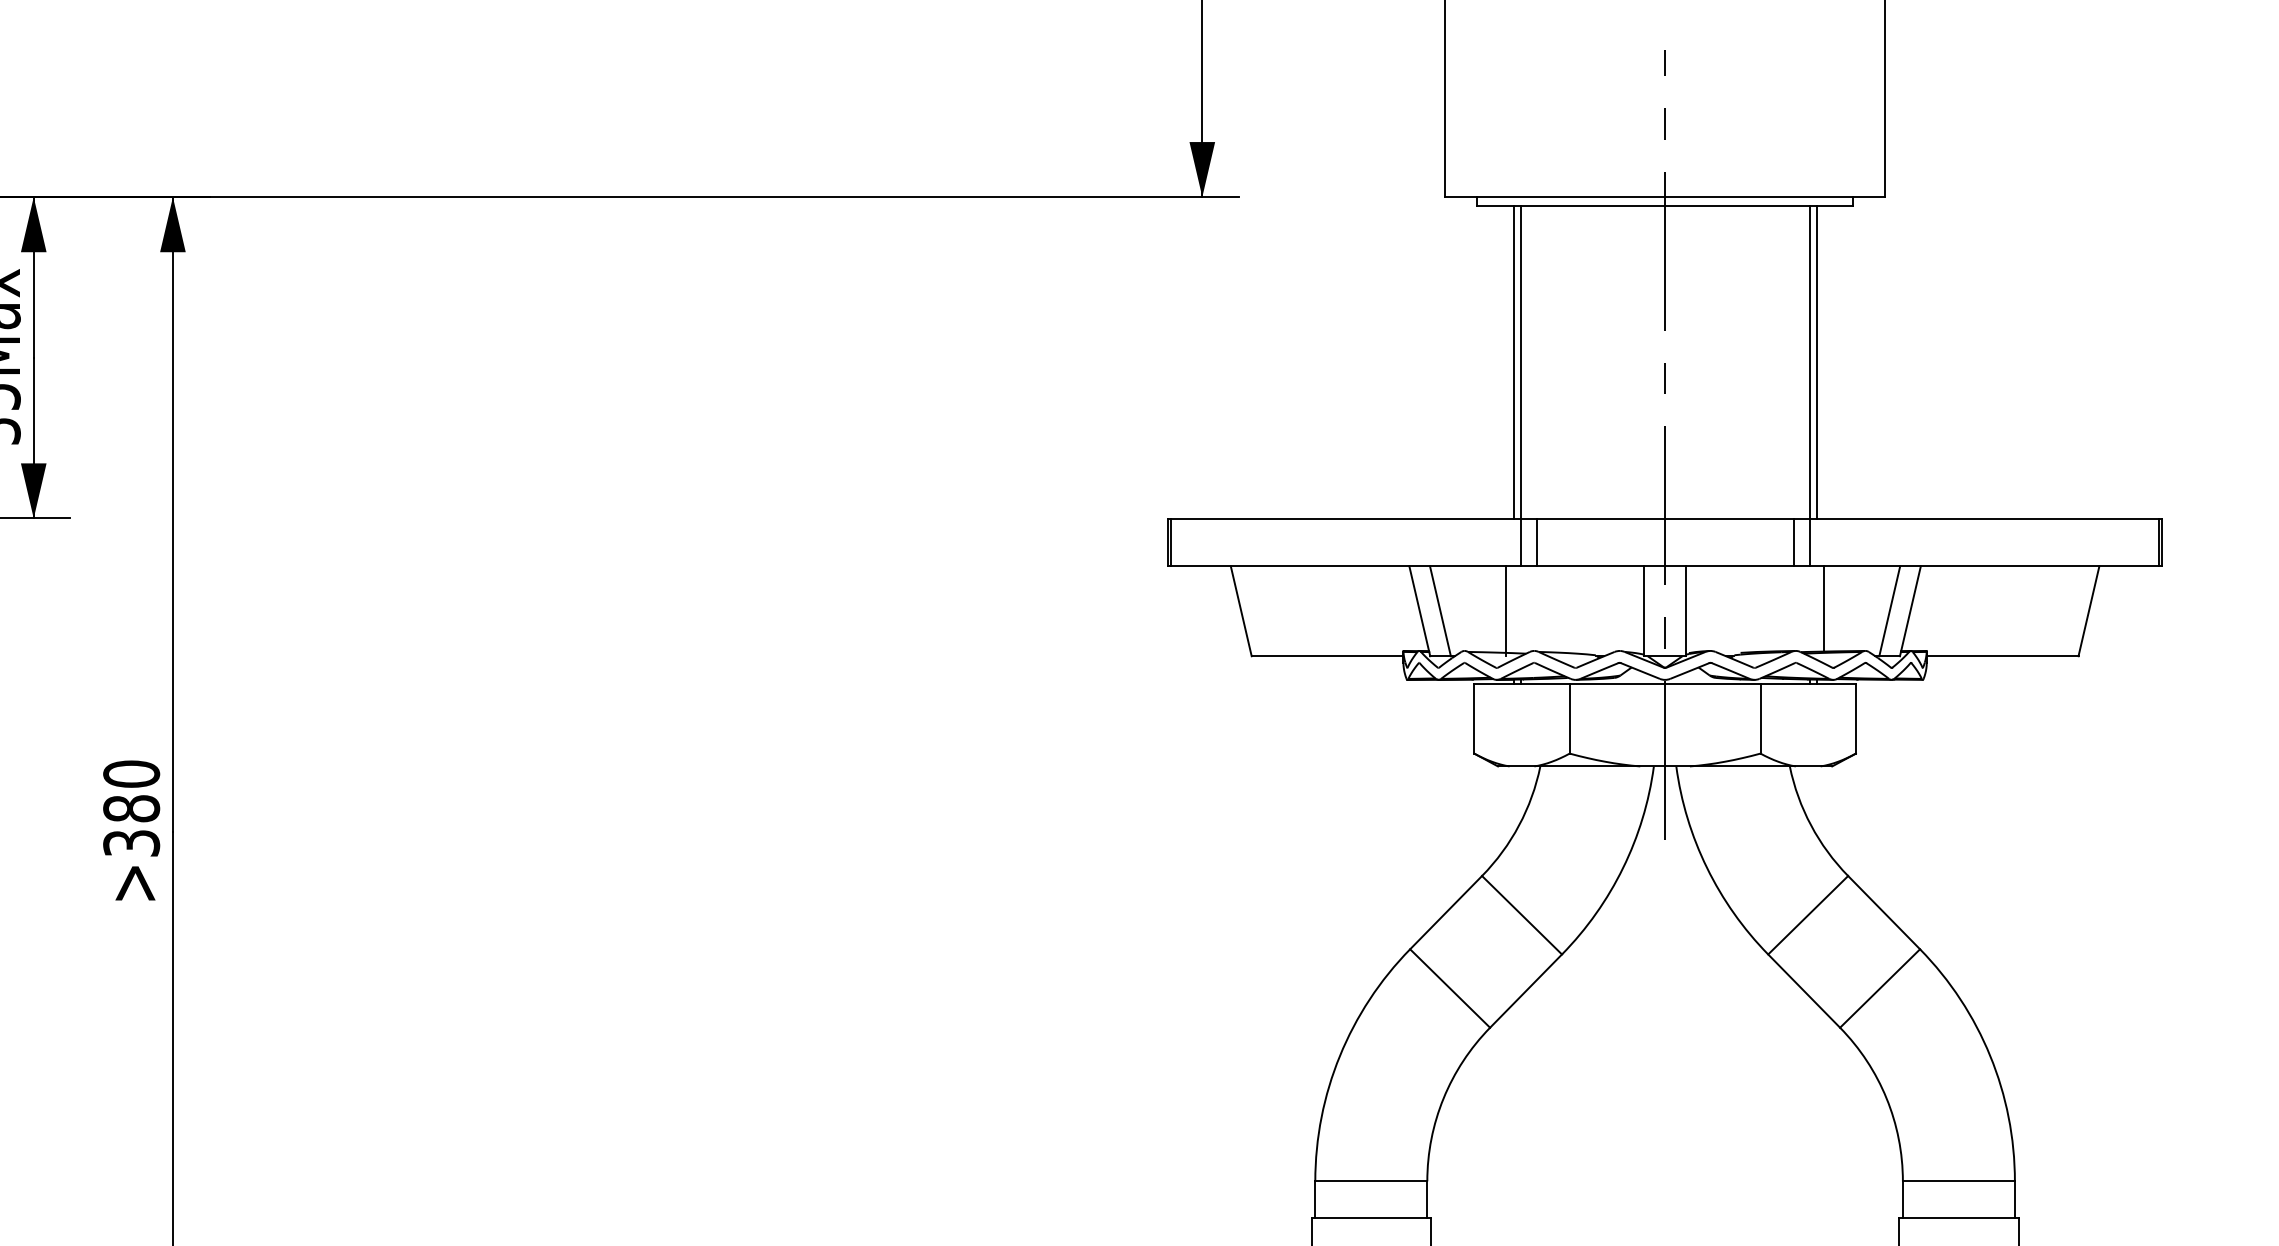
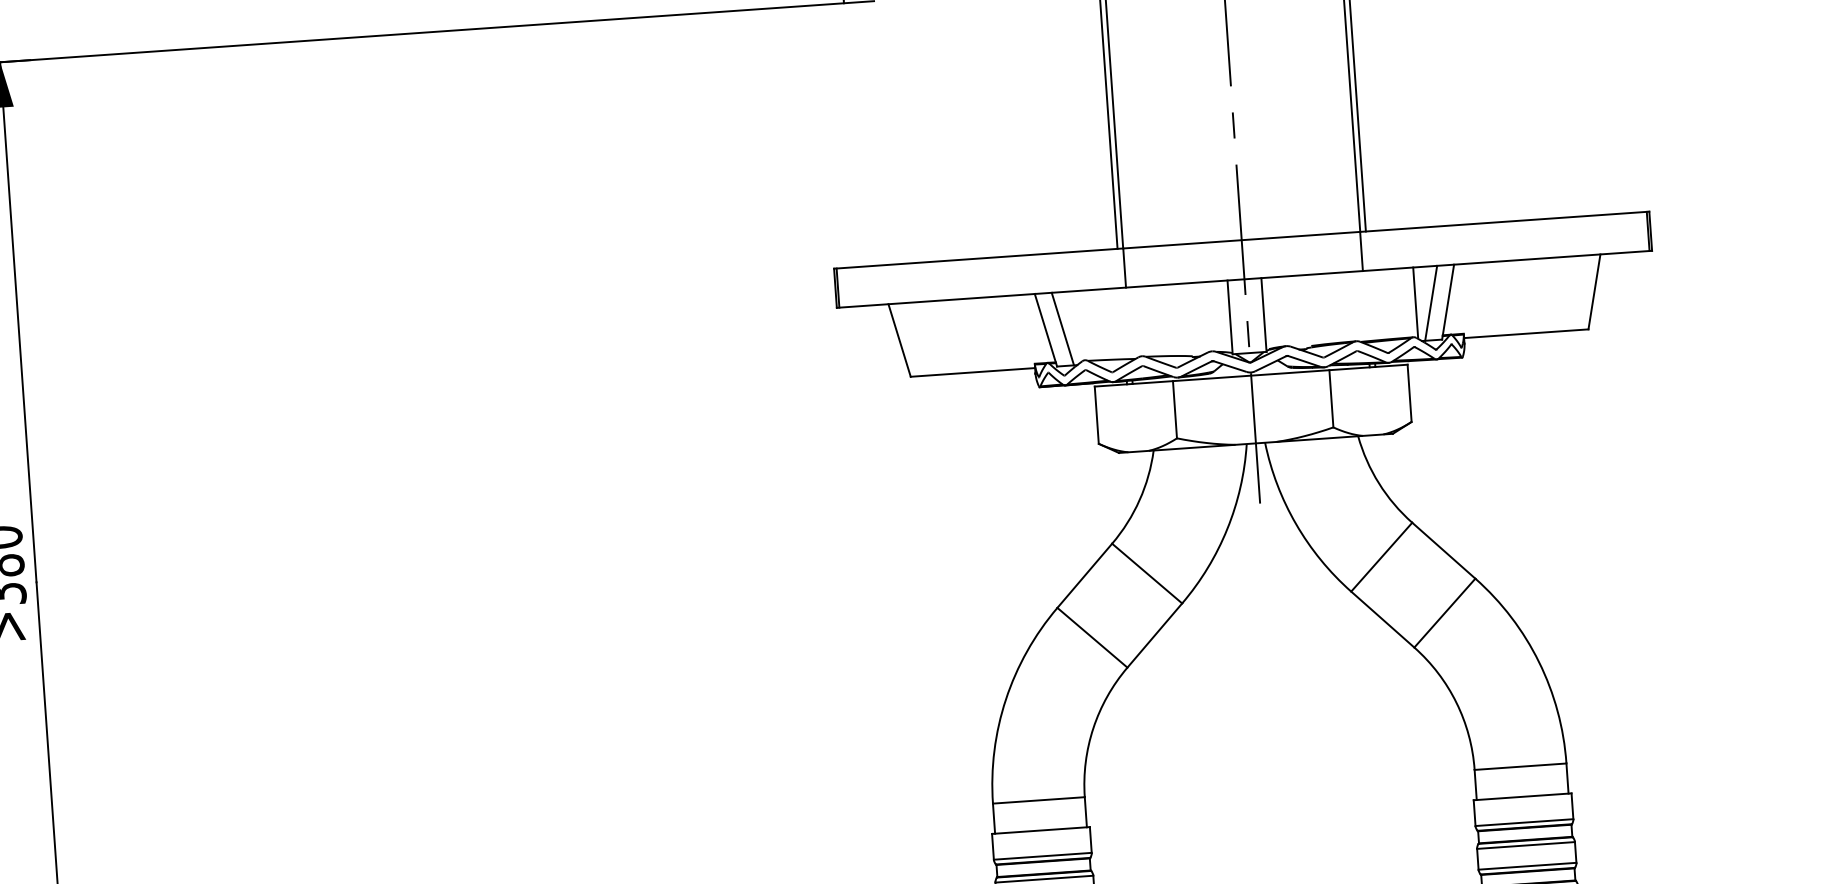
line: (1536, 542) -> (1137, 267), removed
line: (1793, 542) -> (1348, 252), removed
line: (1823, 608) -> (1415, 302), moved
line: (1506, 611) -> (1117, 325), removed

